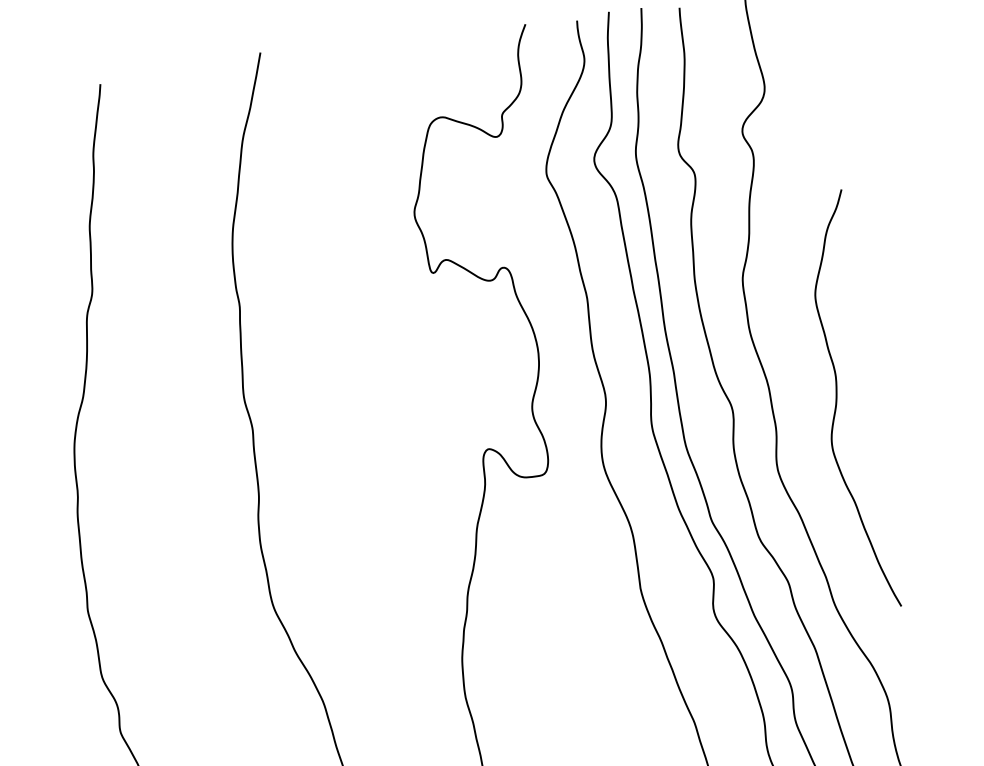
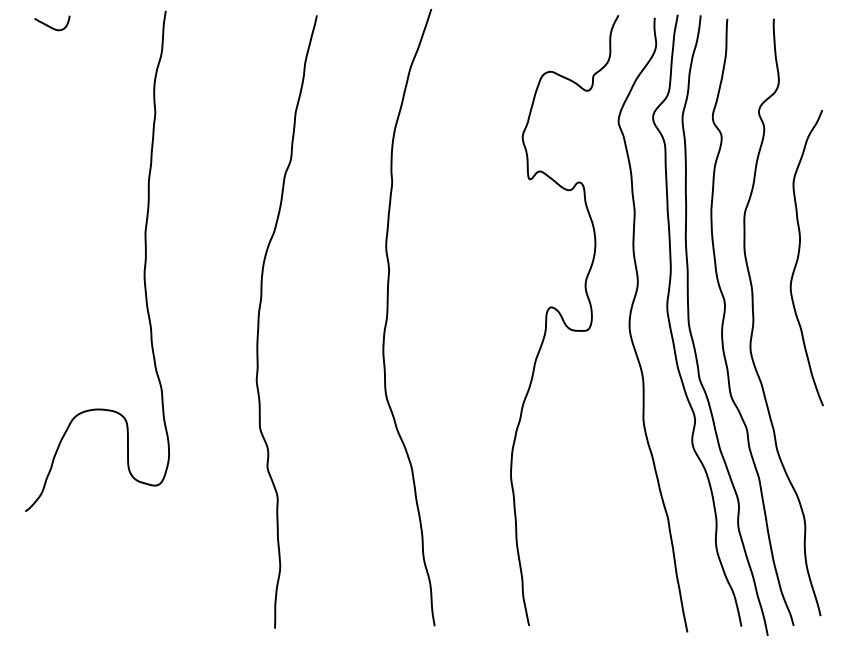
curve: (838, 398) -> (799, 255), moved

